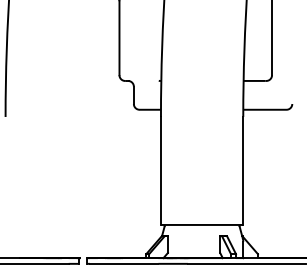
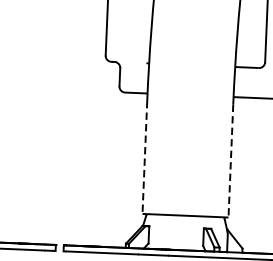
line: (160, 170) -> (144, 156), solid -> dashed
line: (243, 170) -> (231, 160), solid -> dashed

